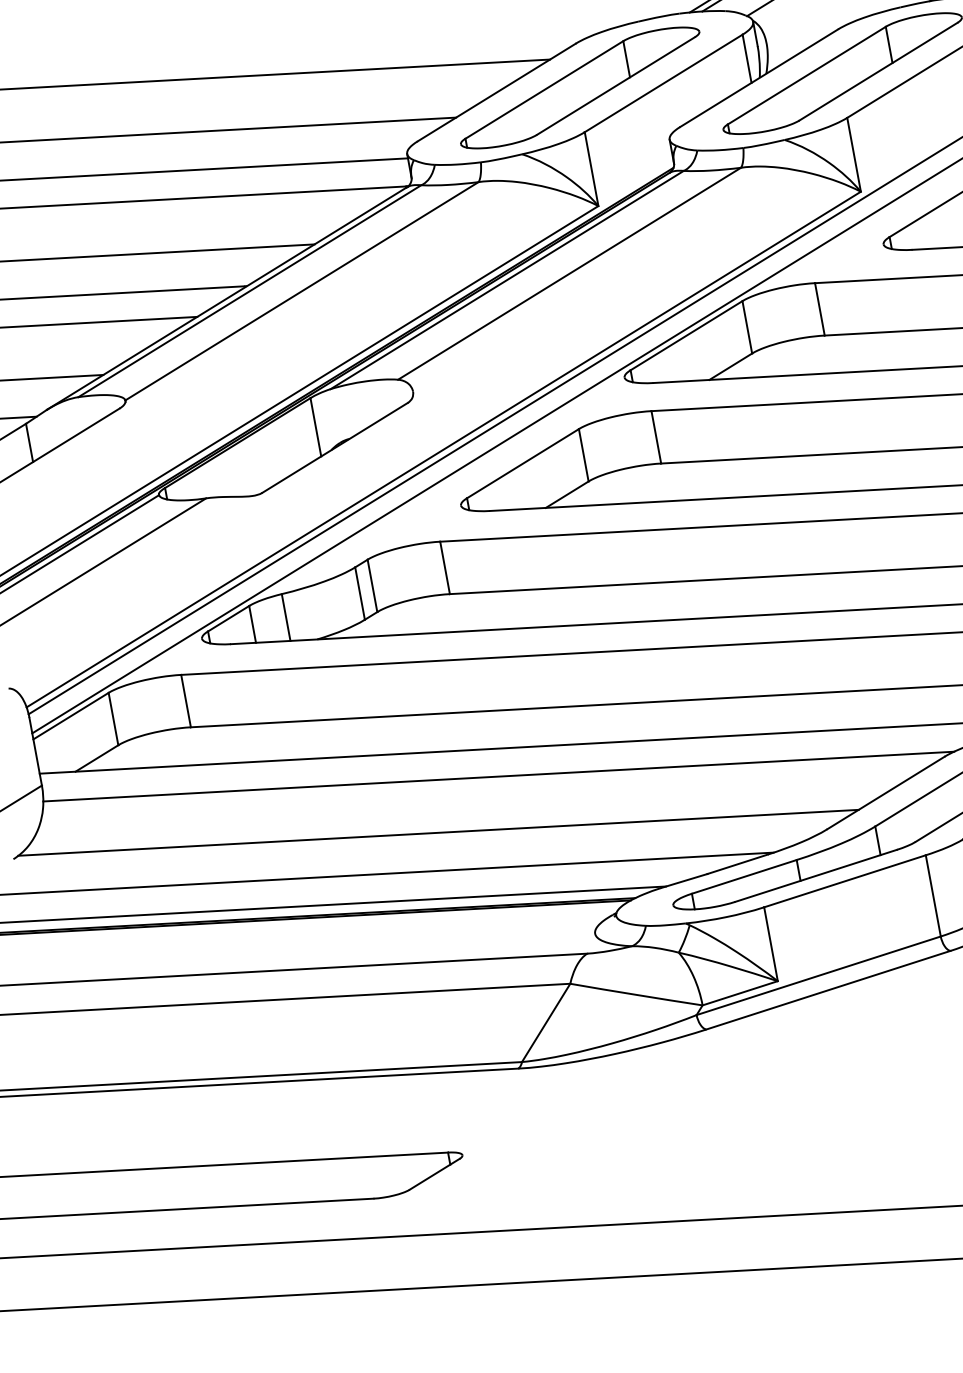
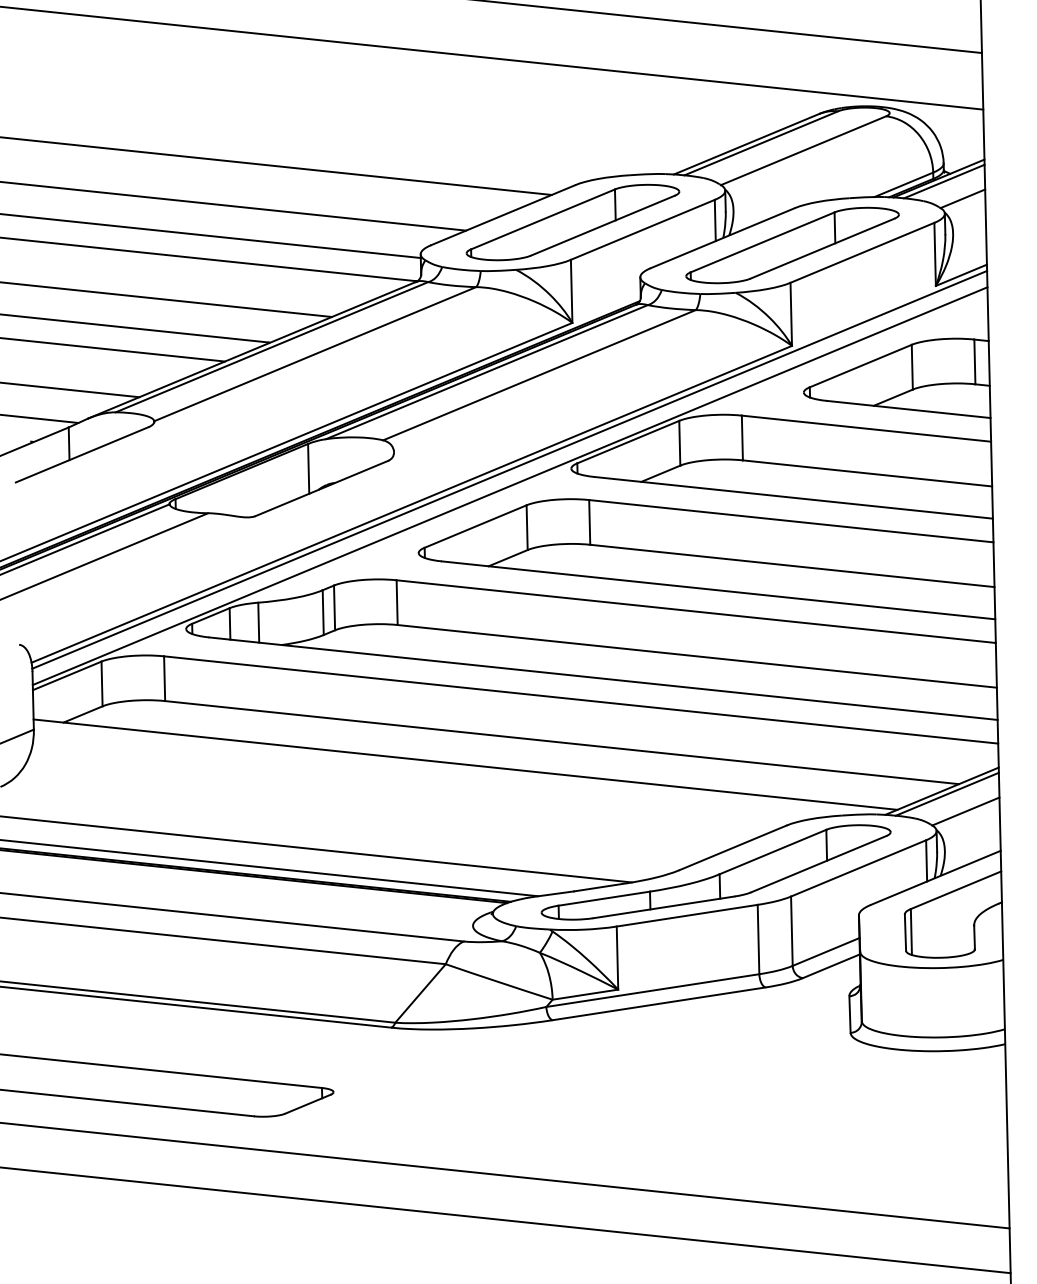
line: (498, 776) -> (413, 782), removed
line: (438, 832) -> (356, 821), removed

